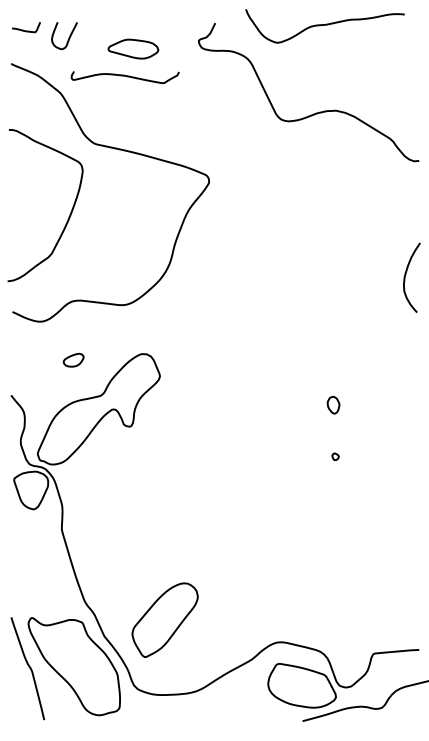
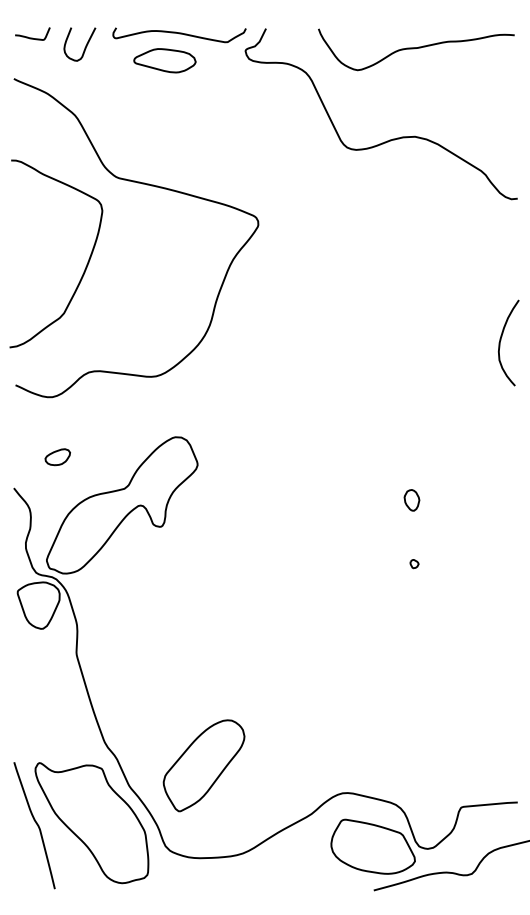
curve: (324, 25) -> (415, 48), moved
curve: (124, 76) -> (178, 34), moved
part: (73, 359) -> (57, 456), moved

